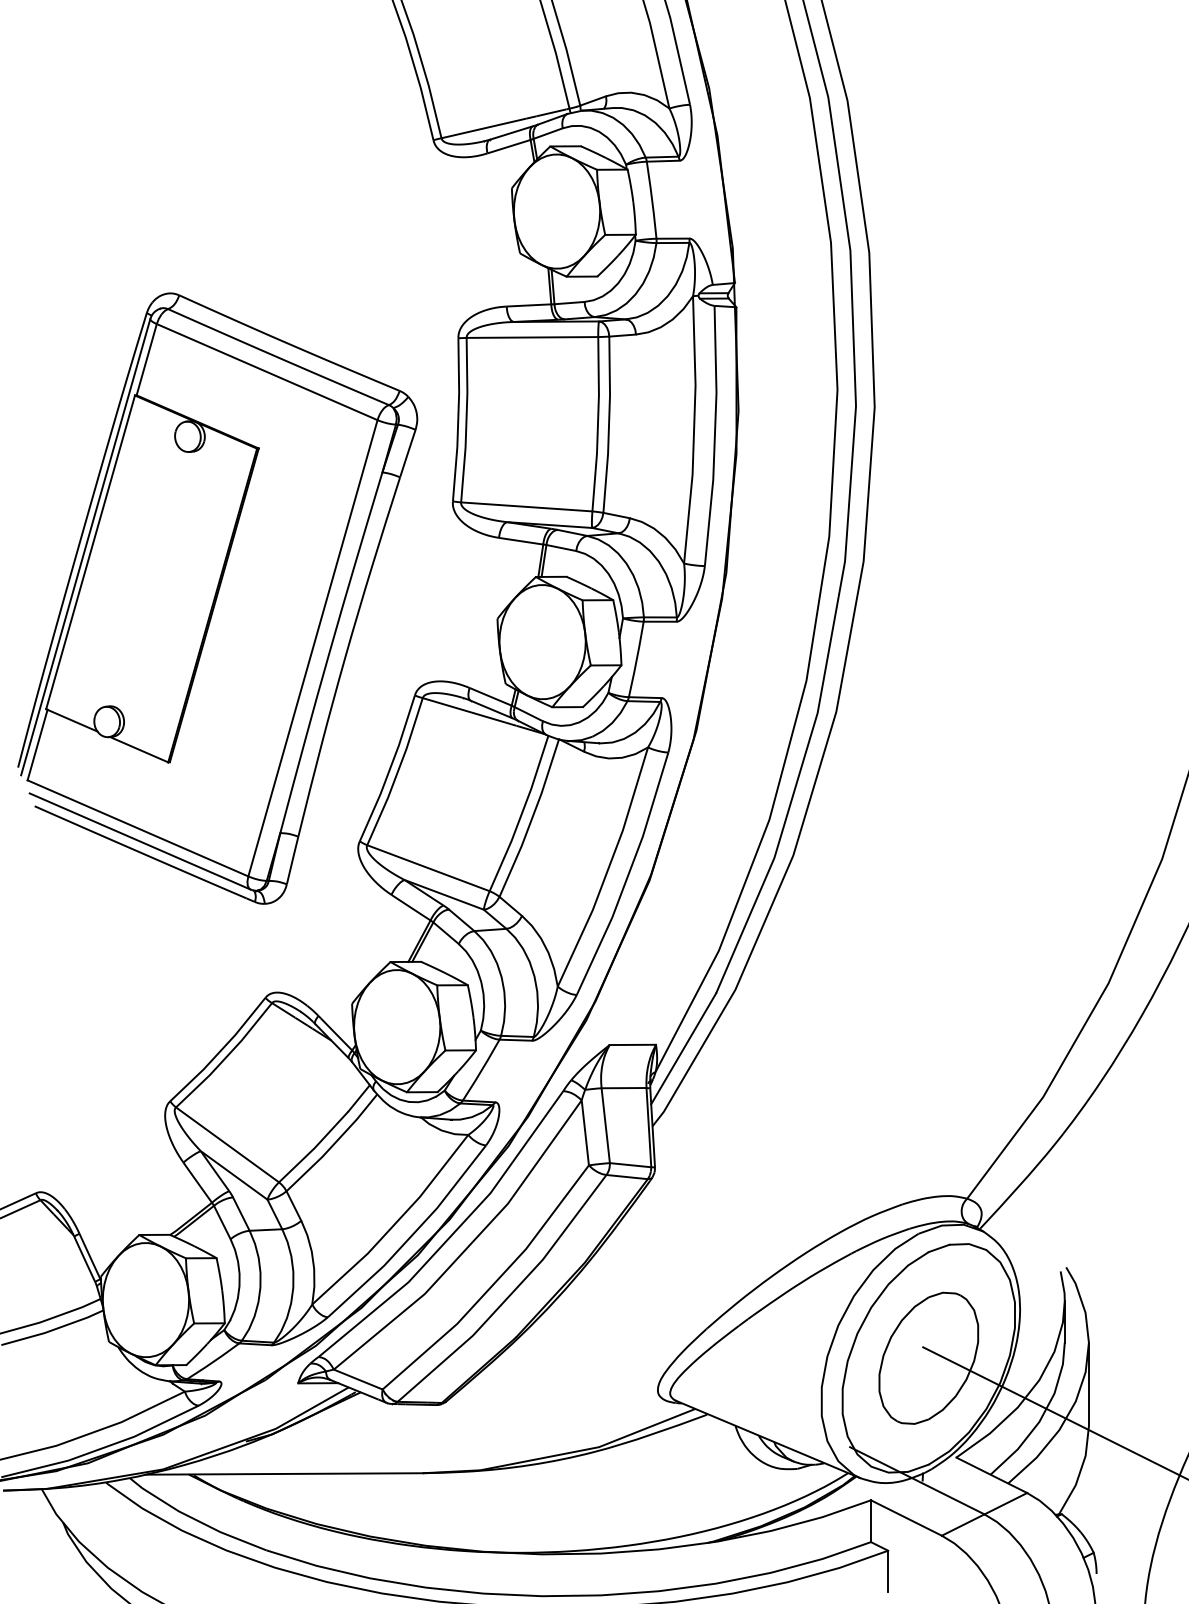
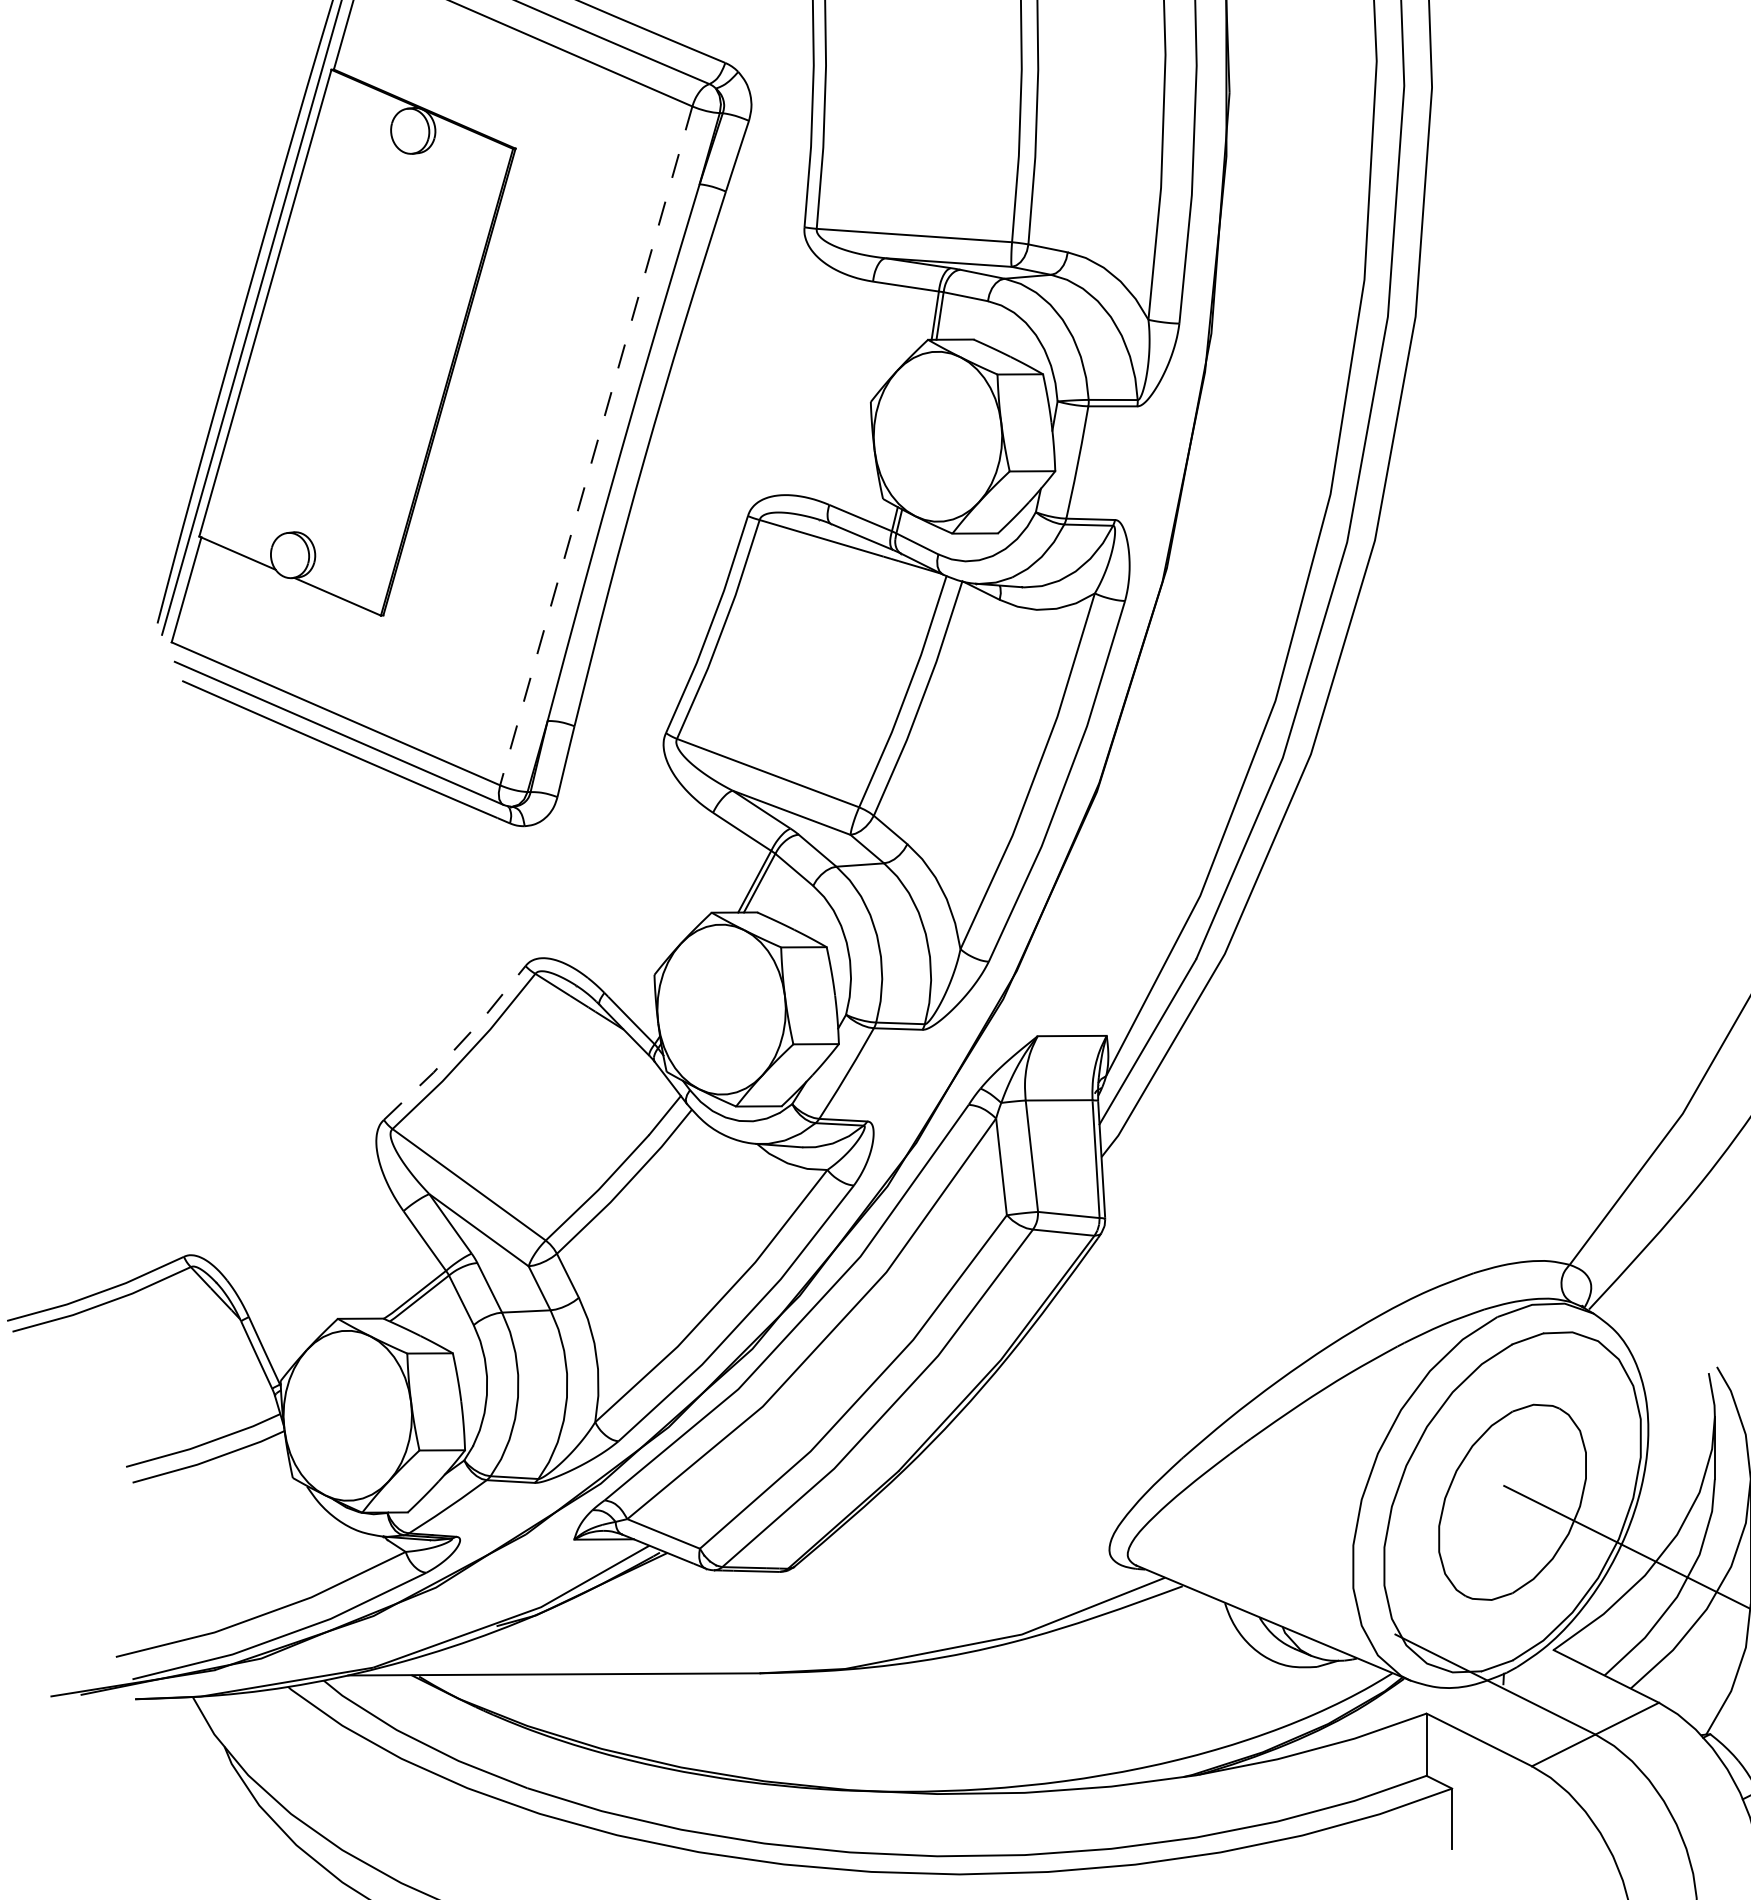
line: (312, 648) -> (595, 446), solid -> dashed
line: (219, 1051) -> (457, 1045), solid -> dashed

